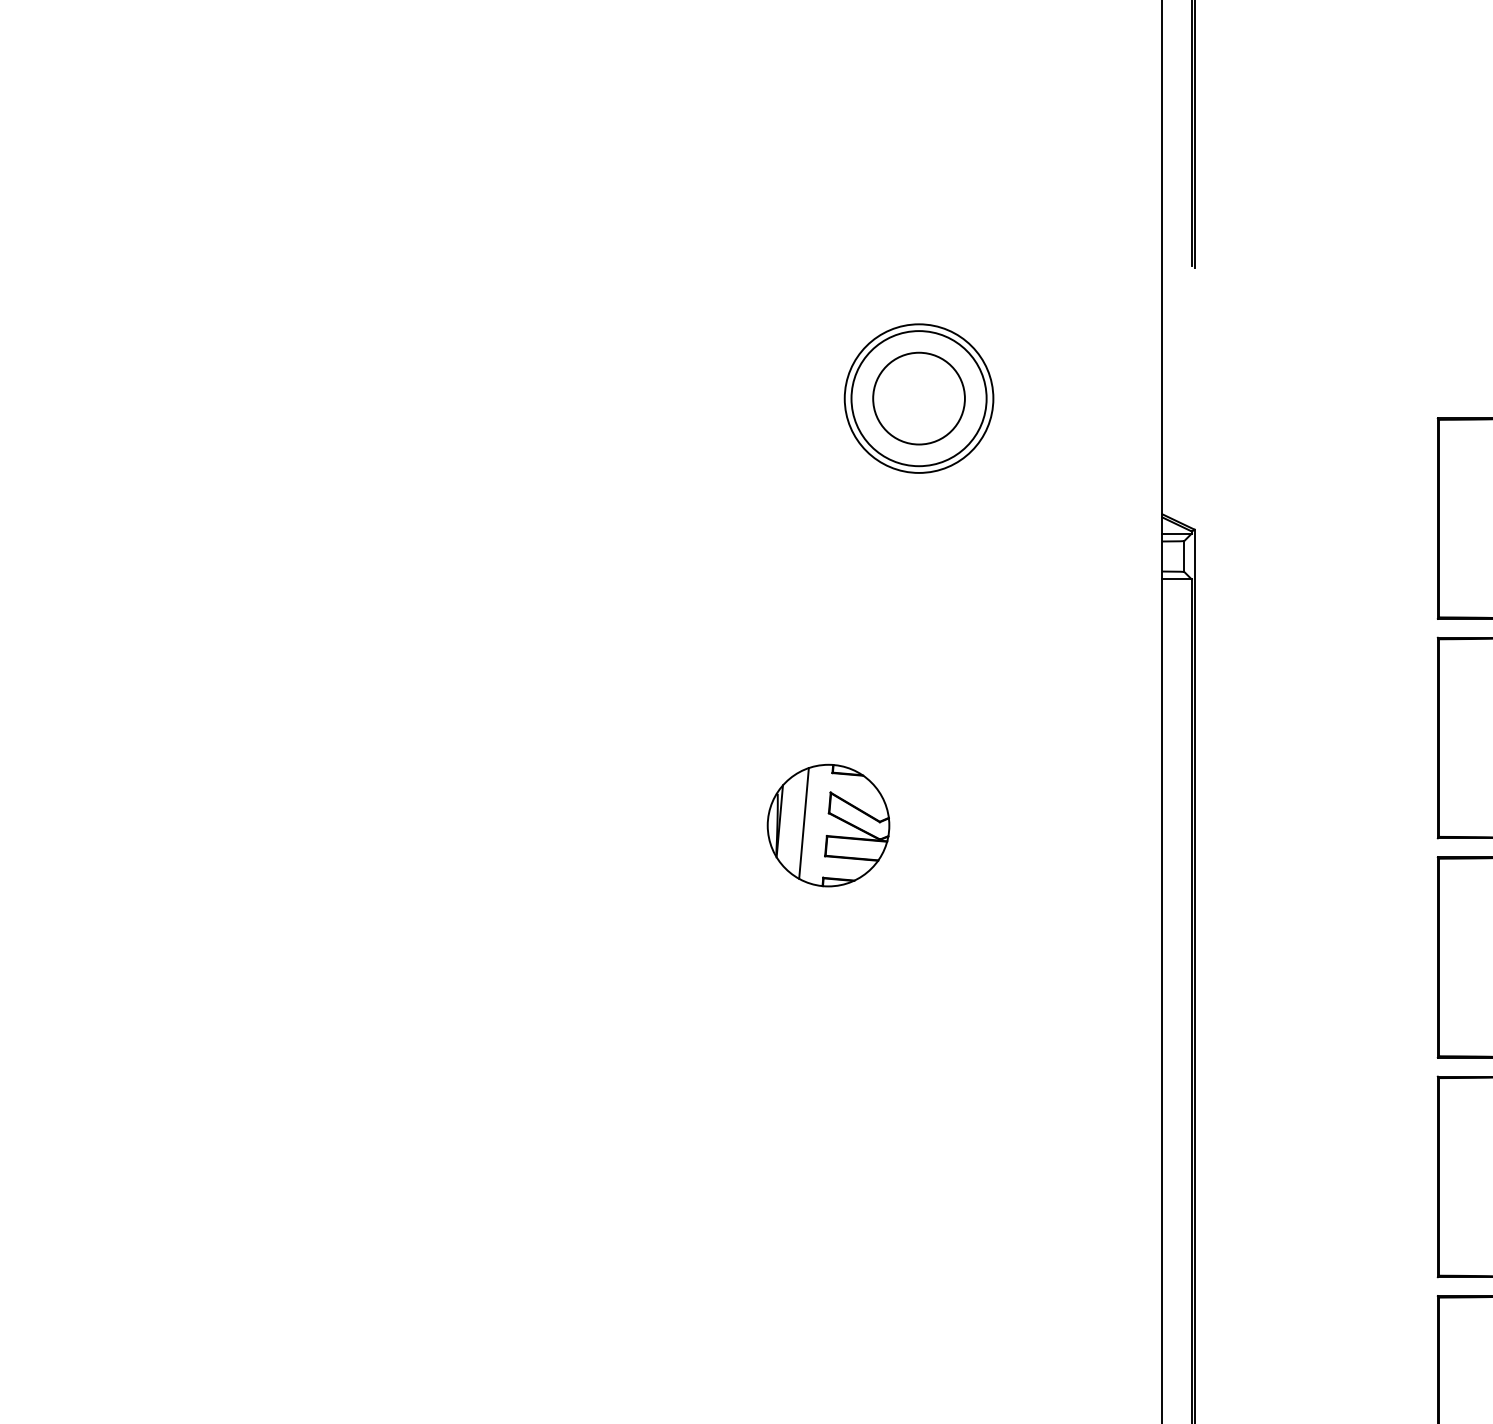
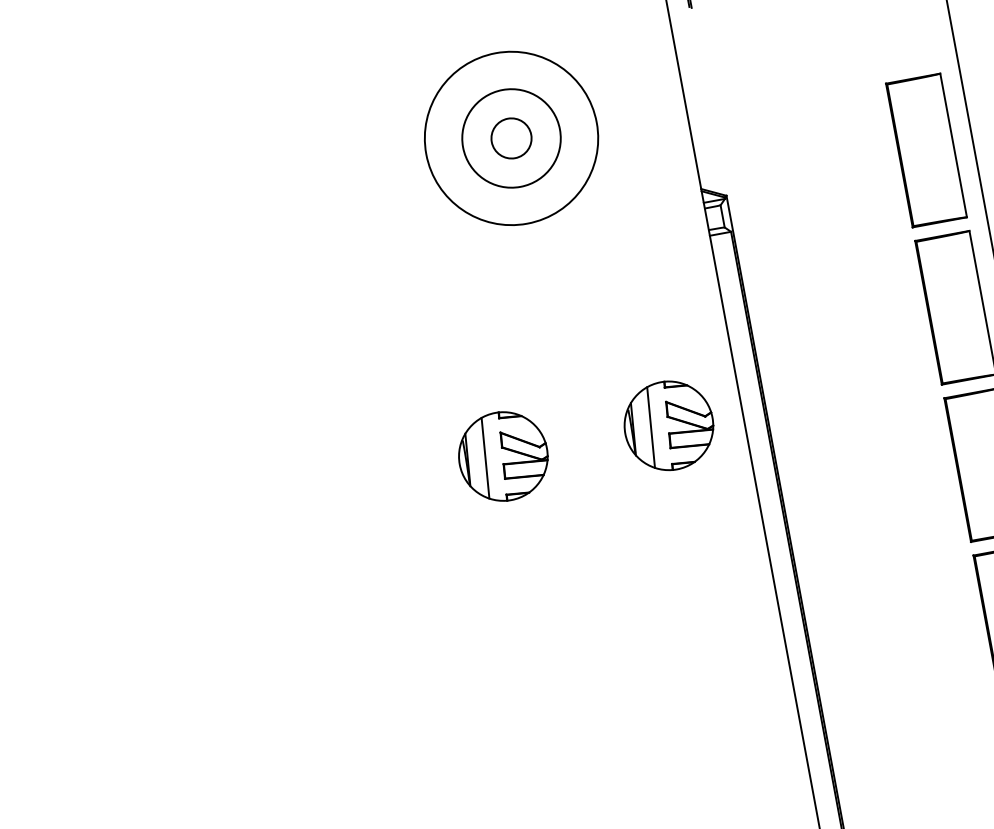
circle: (918, 398) -> (511, 138), size x0.6
circle: (918, 398) -> (511, 138), size x1.6
part: (1059, 825) -> (668, 425), added

